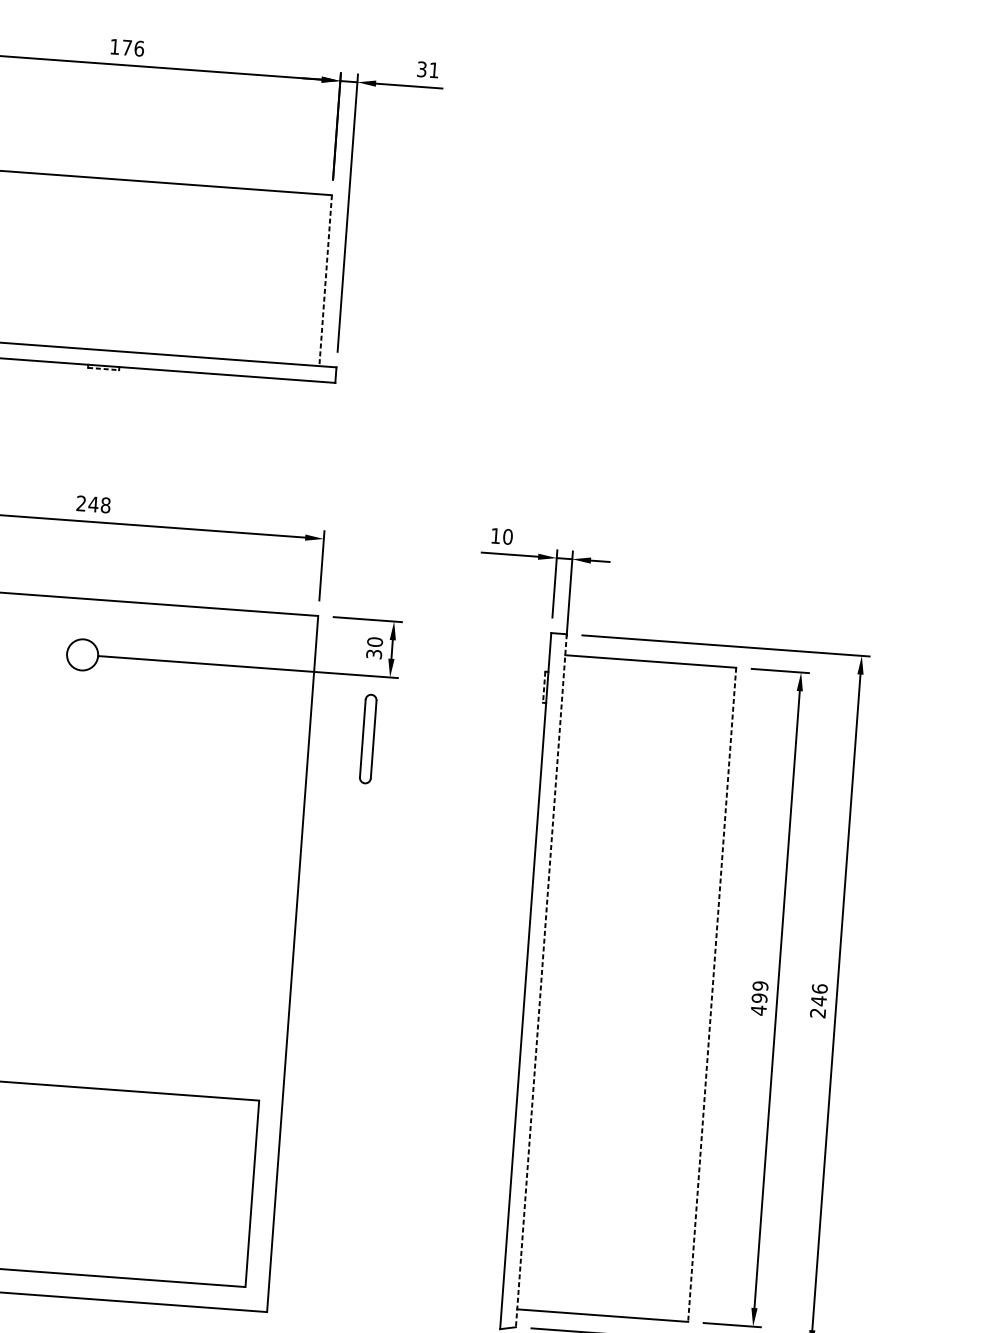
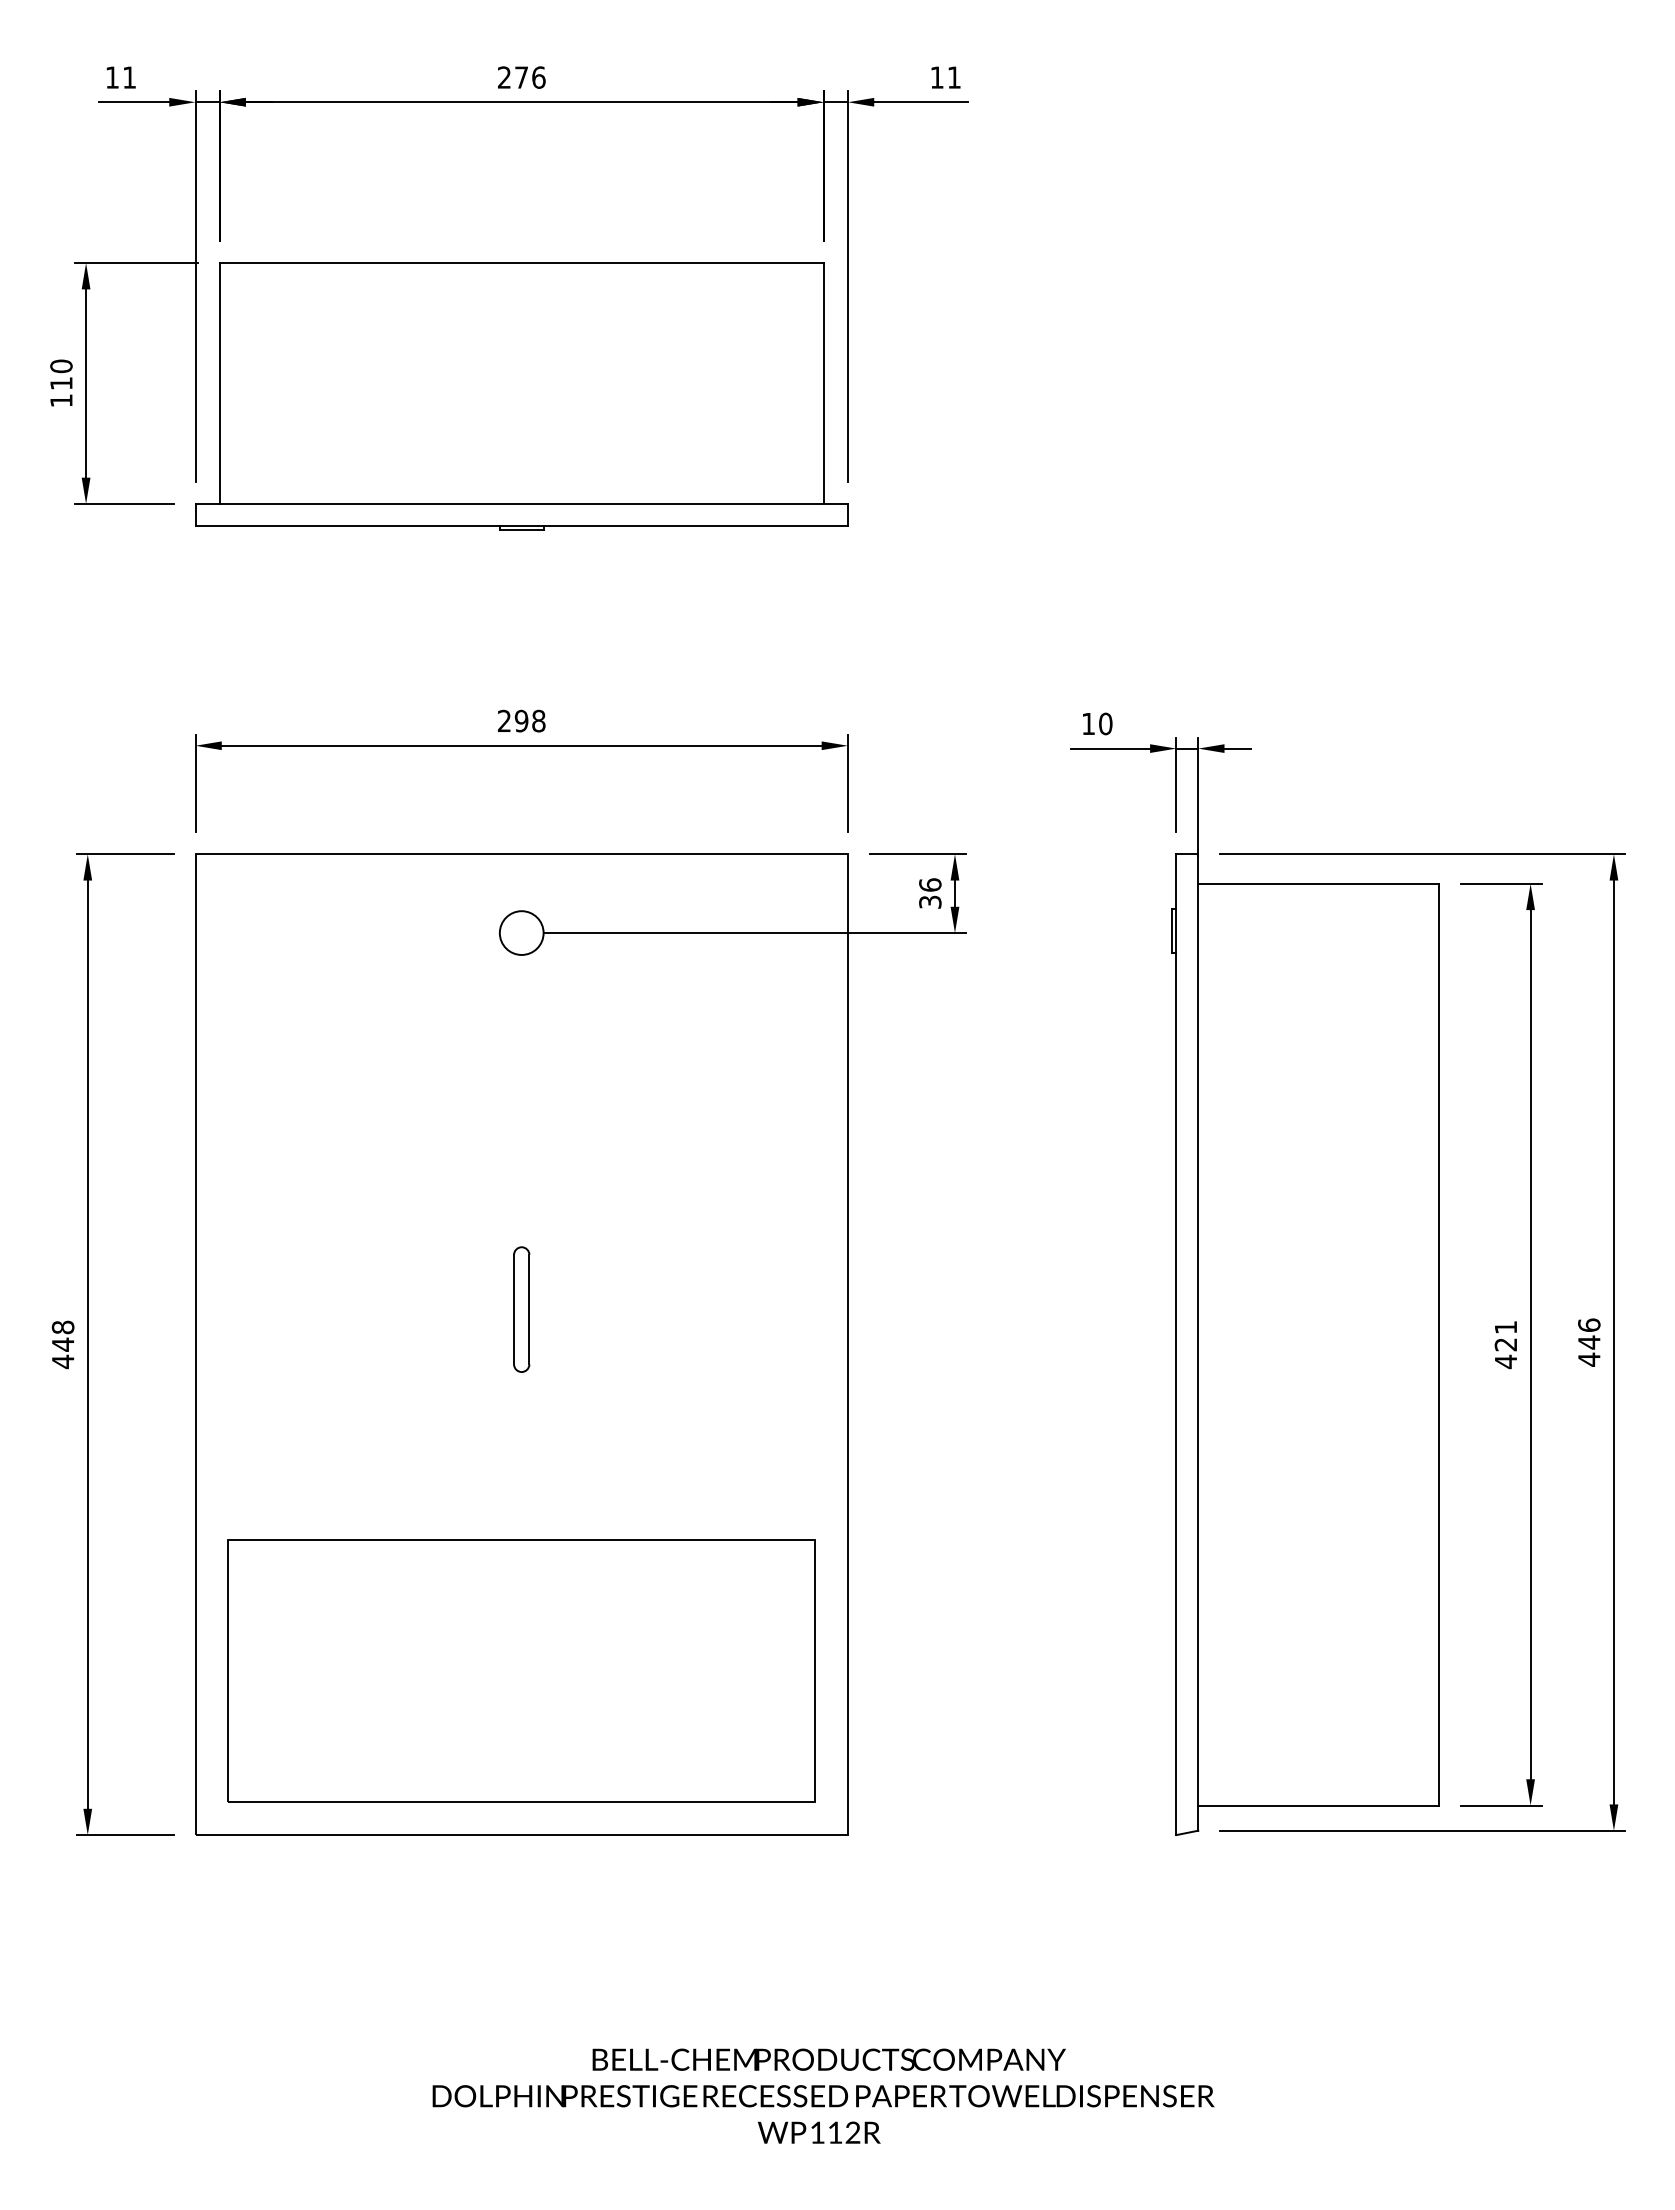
text: (114, 46) -> (504, 77), 176 -> 276
text: (421, 69) -> (936, 77), 31 -> 11
line: (325, 281) -> (823, 384), dashed -> solid
line: (103, 369) -> (521, 530), dashed -> solid
text: (93, 504) -> (521, 720), 248 -> 298
text: (375, 641) -> (930, 884), 30 -> 36
line: (543, 686) -> (1171, 930), dashed -> solid
part: (368, 738) -> (521, 1309), moved
line: (541, 981) -> (1198, 1343), dashed -> solid
text: (759, 991) -> (1505, 1335), 499 -> 421
line: (712, 994) -> (1439, 1344), dashed -> solid
text: (818, 1013) -> (1589, 1359), 246 -> 446

